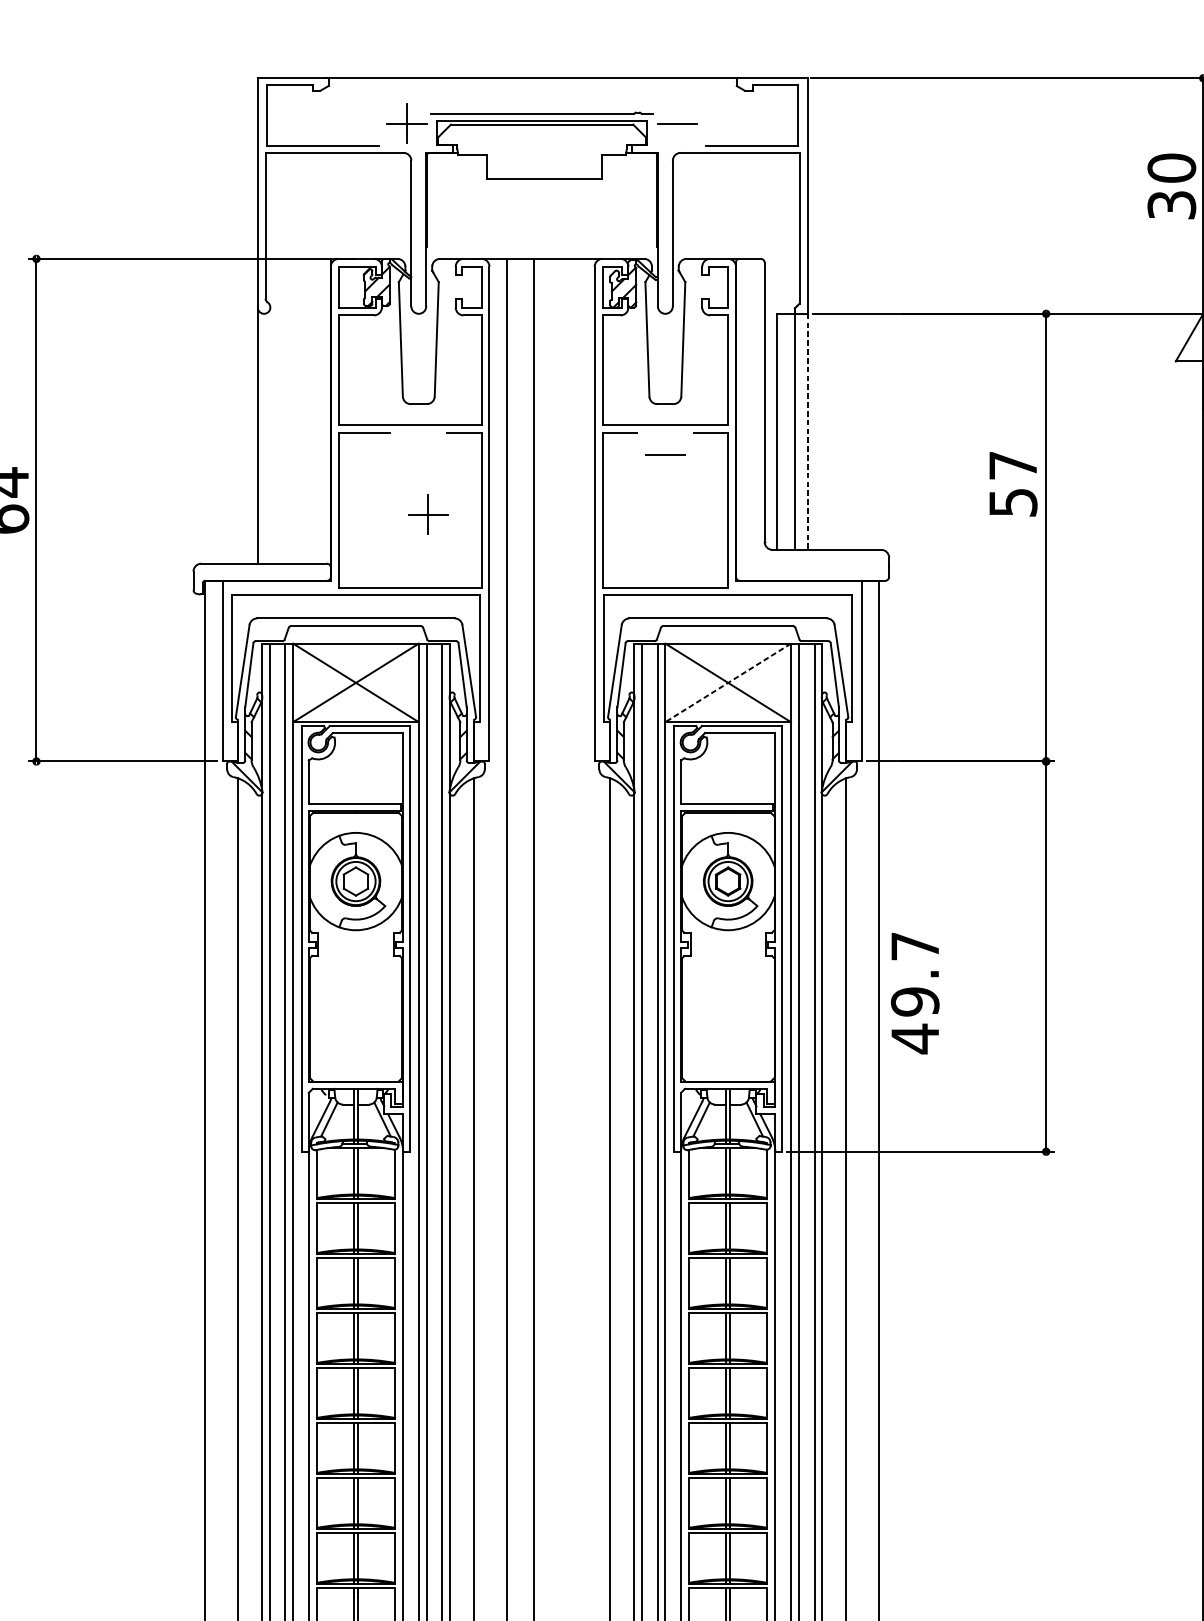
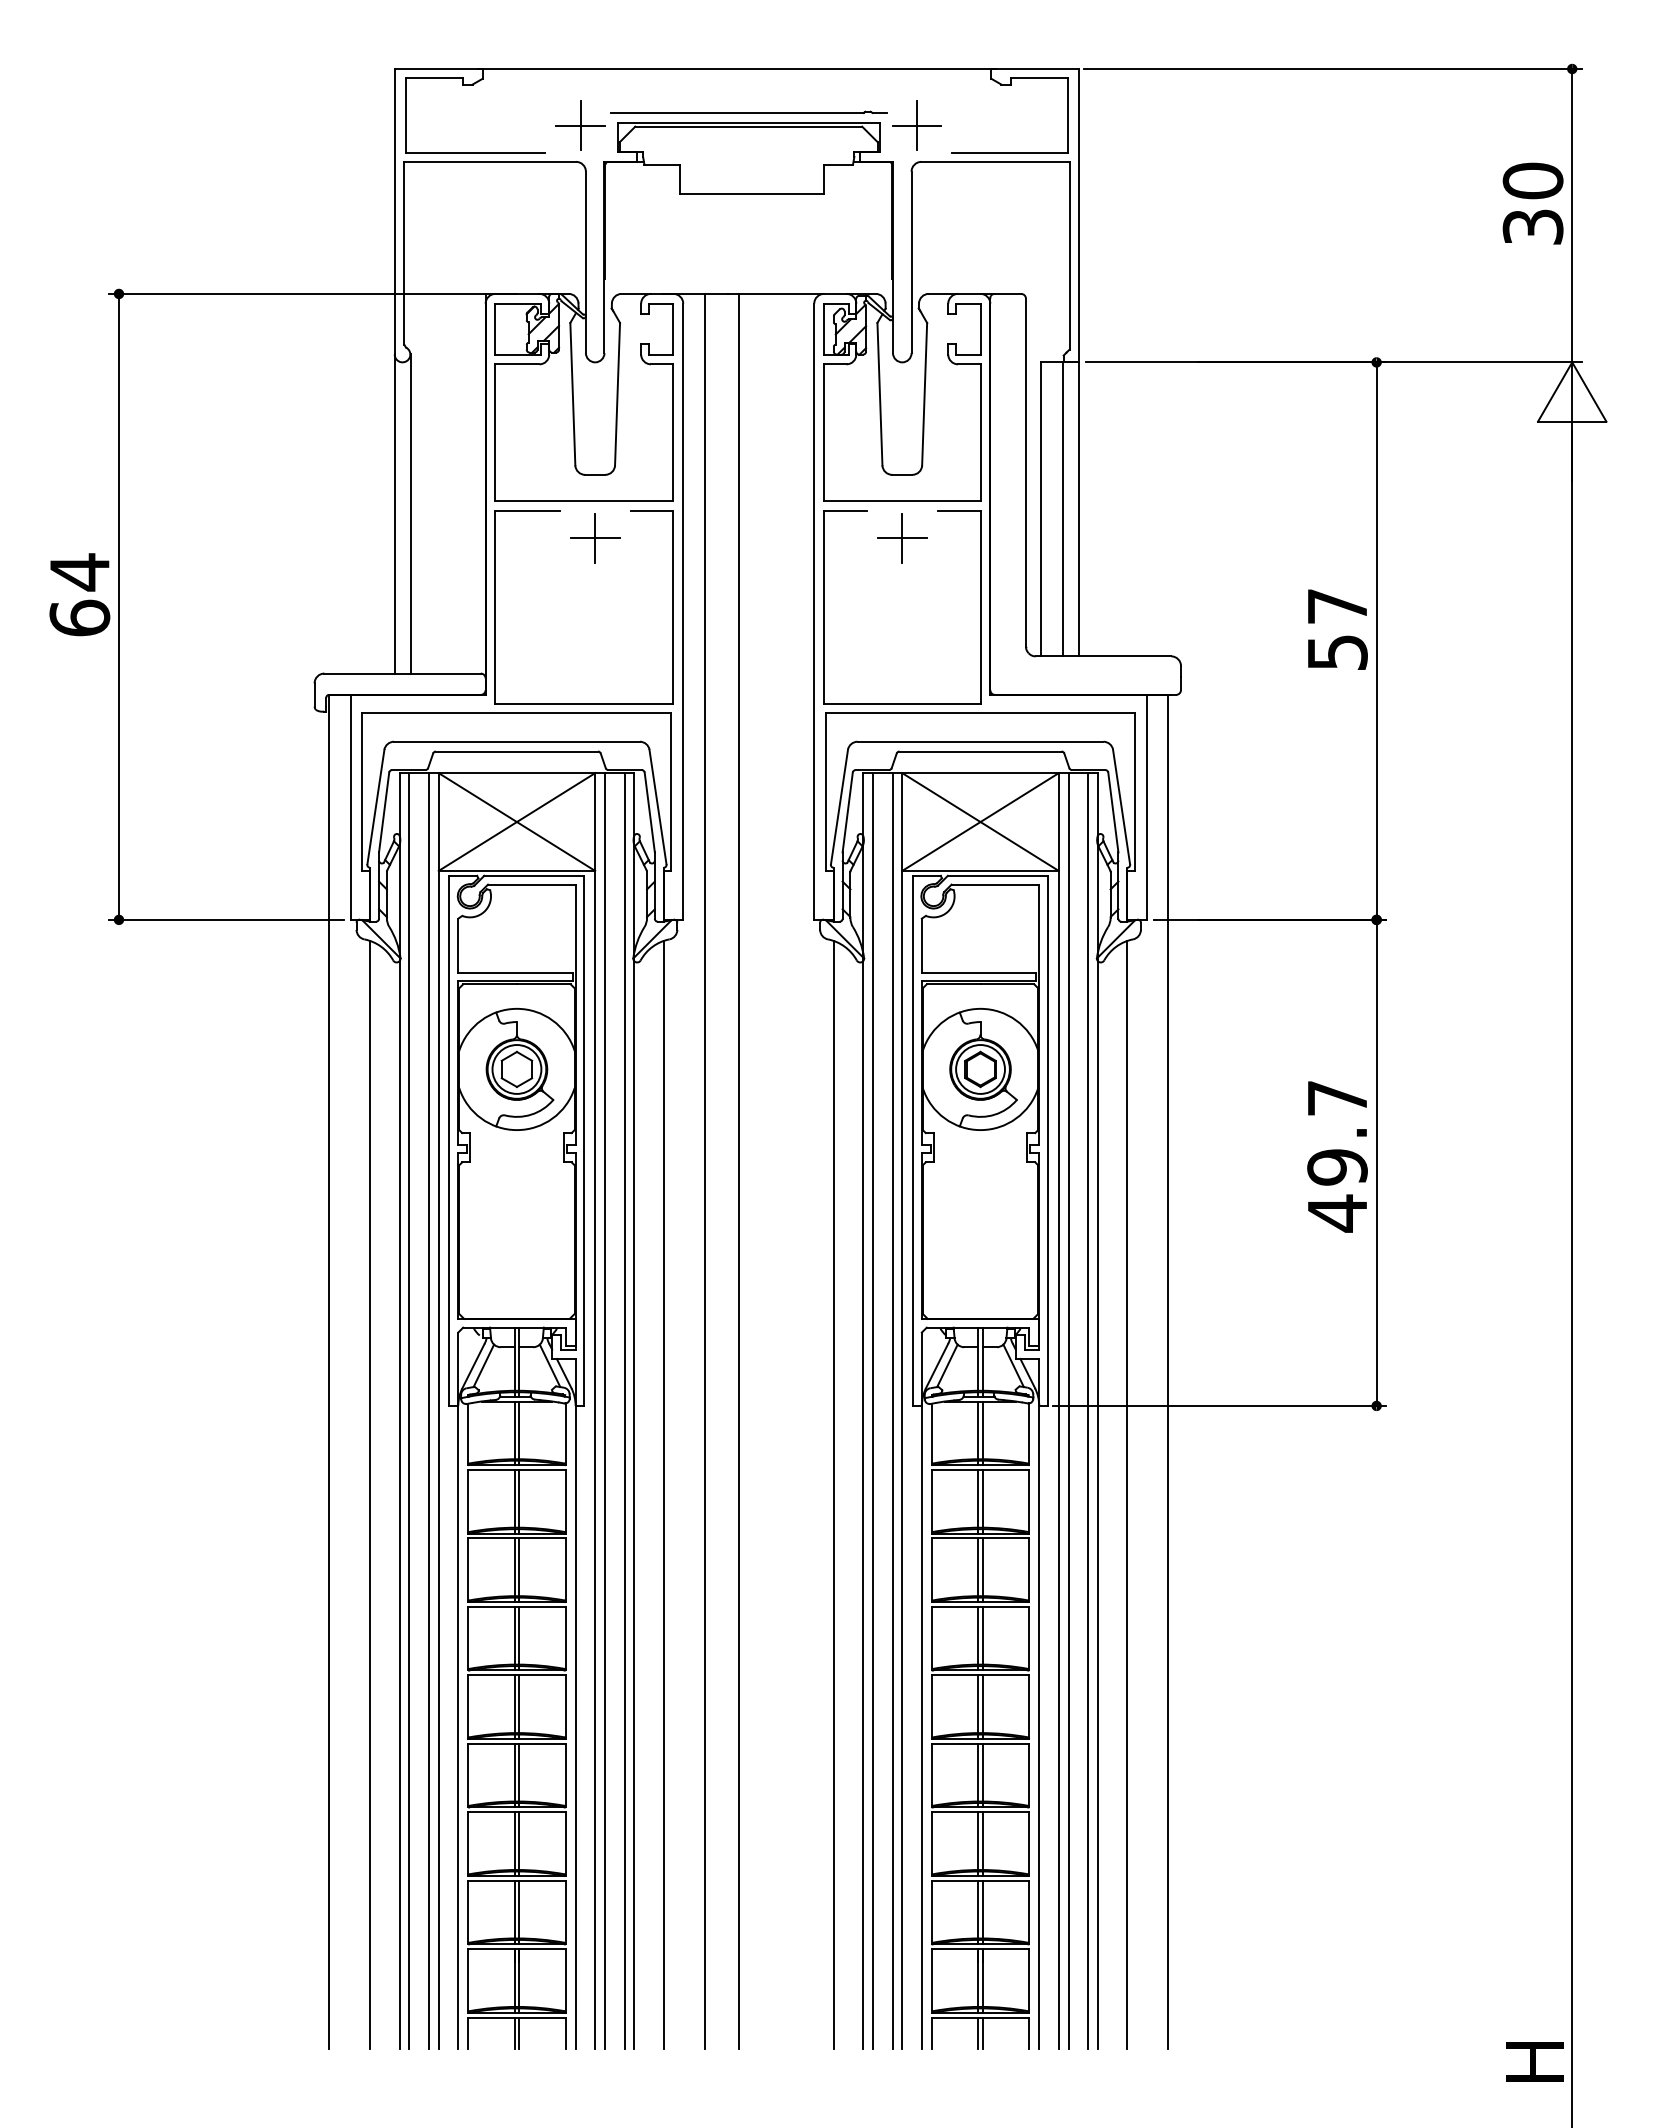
line: (676, 123) -> (916, 125), added
line: (807, 431) -> (1079, 509), dashed -> solid
line: (270, 435) -> (410, 513), added
line: (665, 454) -> (902, 537), added
text: (1013, 484) -> (1337, 629), moved
part: (428, 514) -> (595, 538), moved
line: (728, 683) -> (980, 822), dashed -> solid
text: (915, 993) -> (1337, 1156), moved

